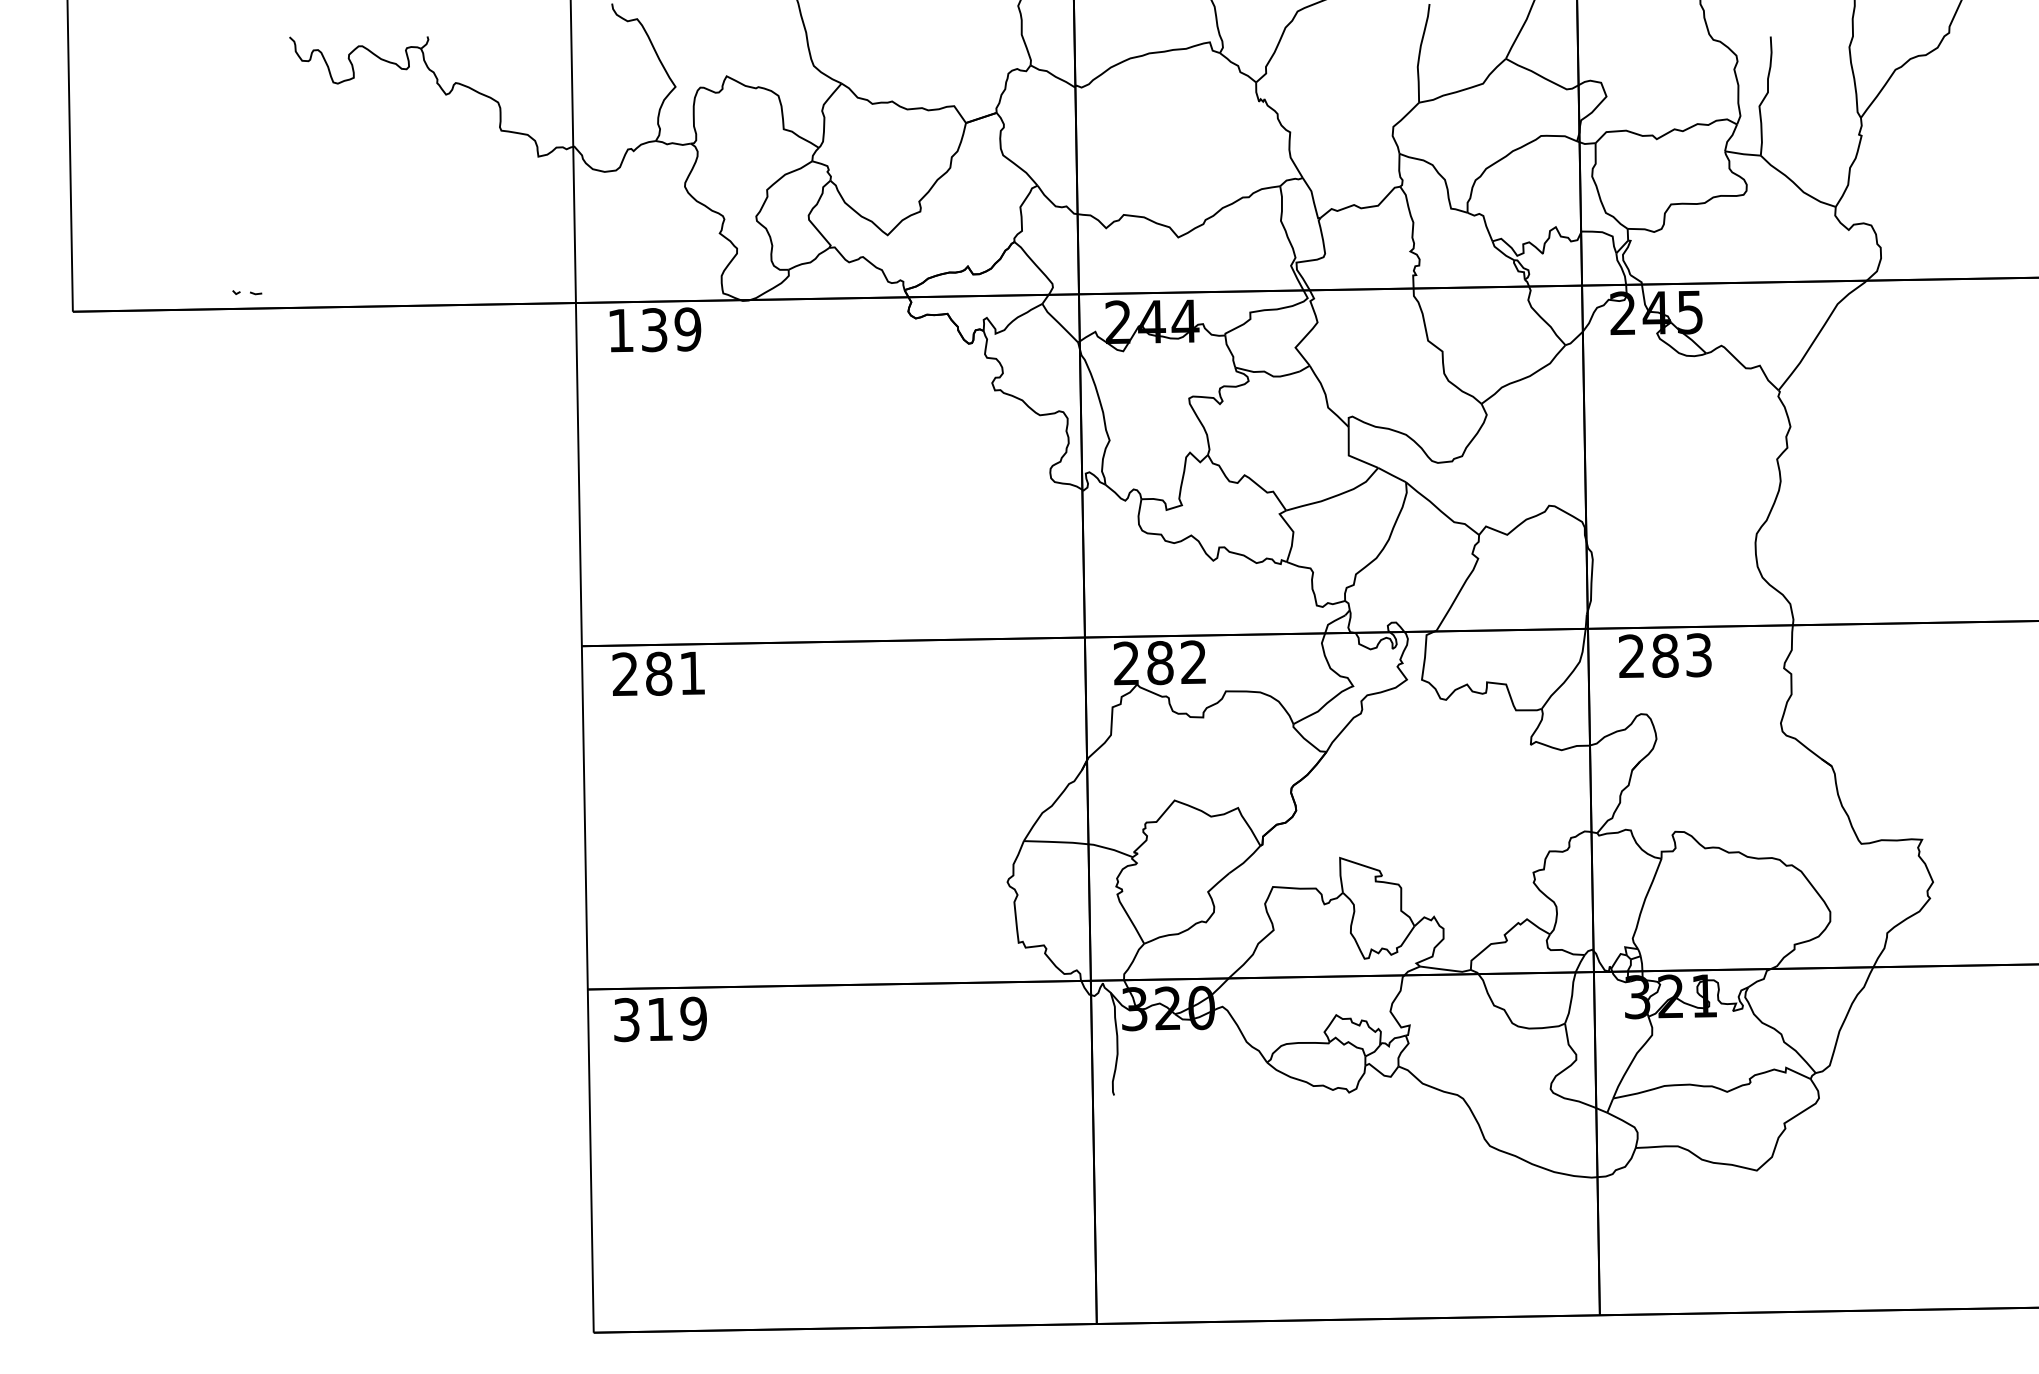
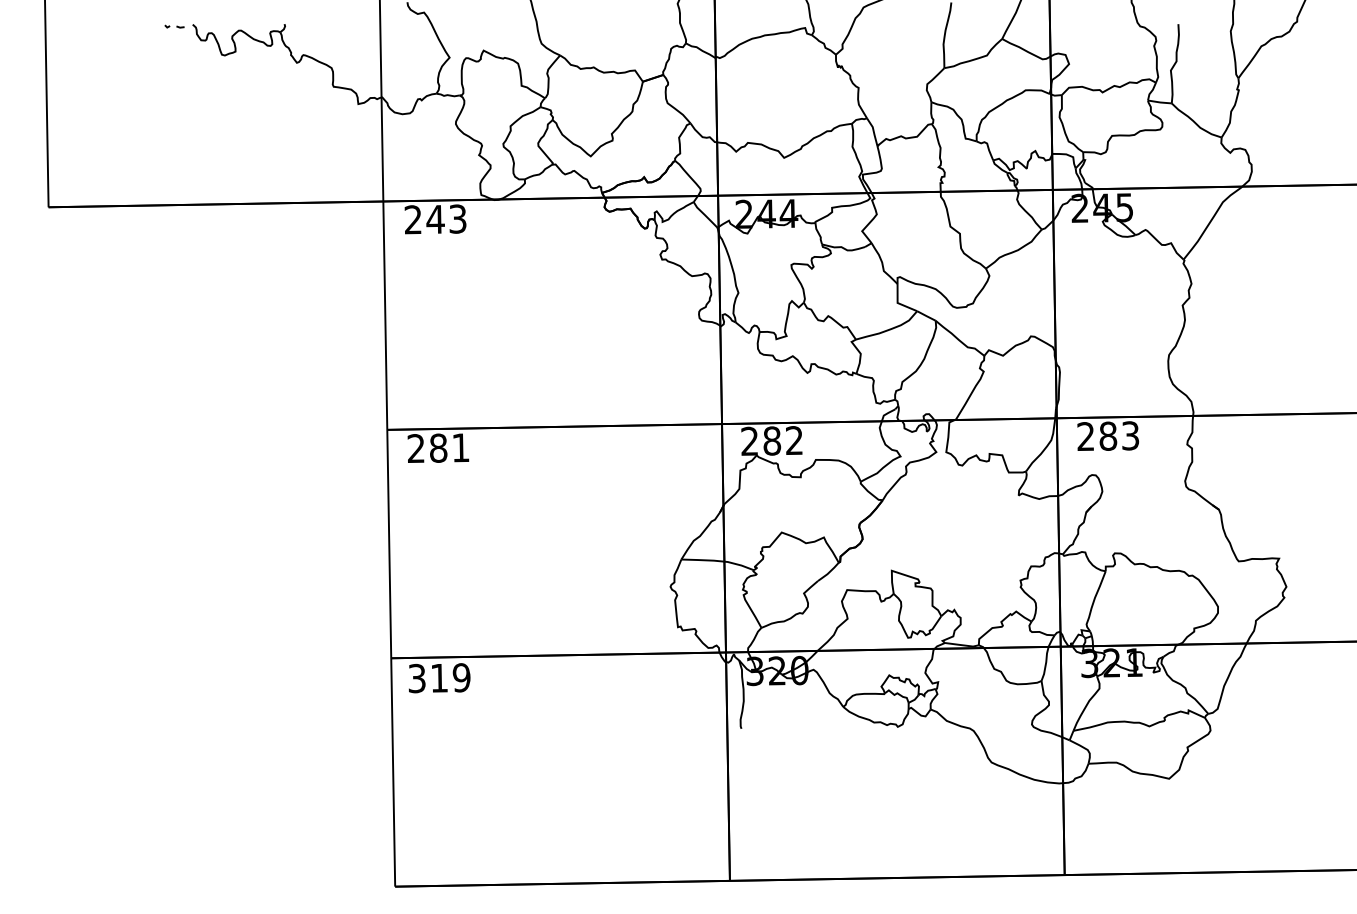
part: (247, 292) -> (174, 26), moved
text: (654, 330) -> (435, 219), 139 -> 243

